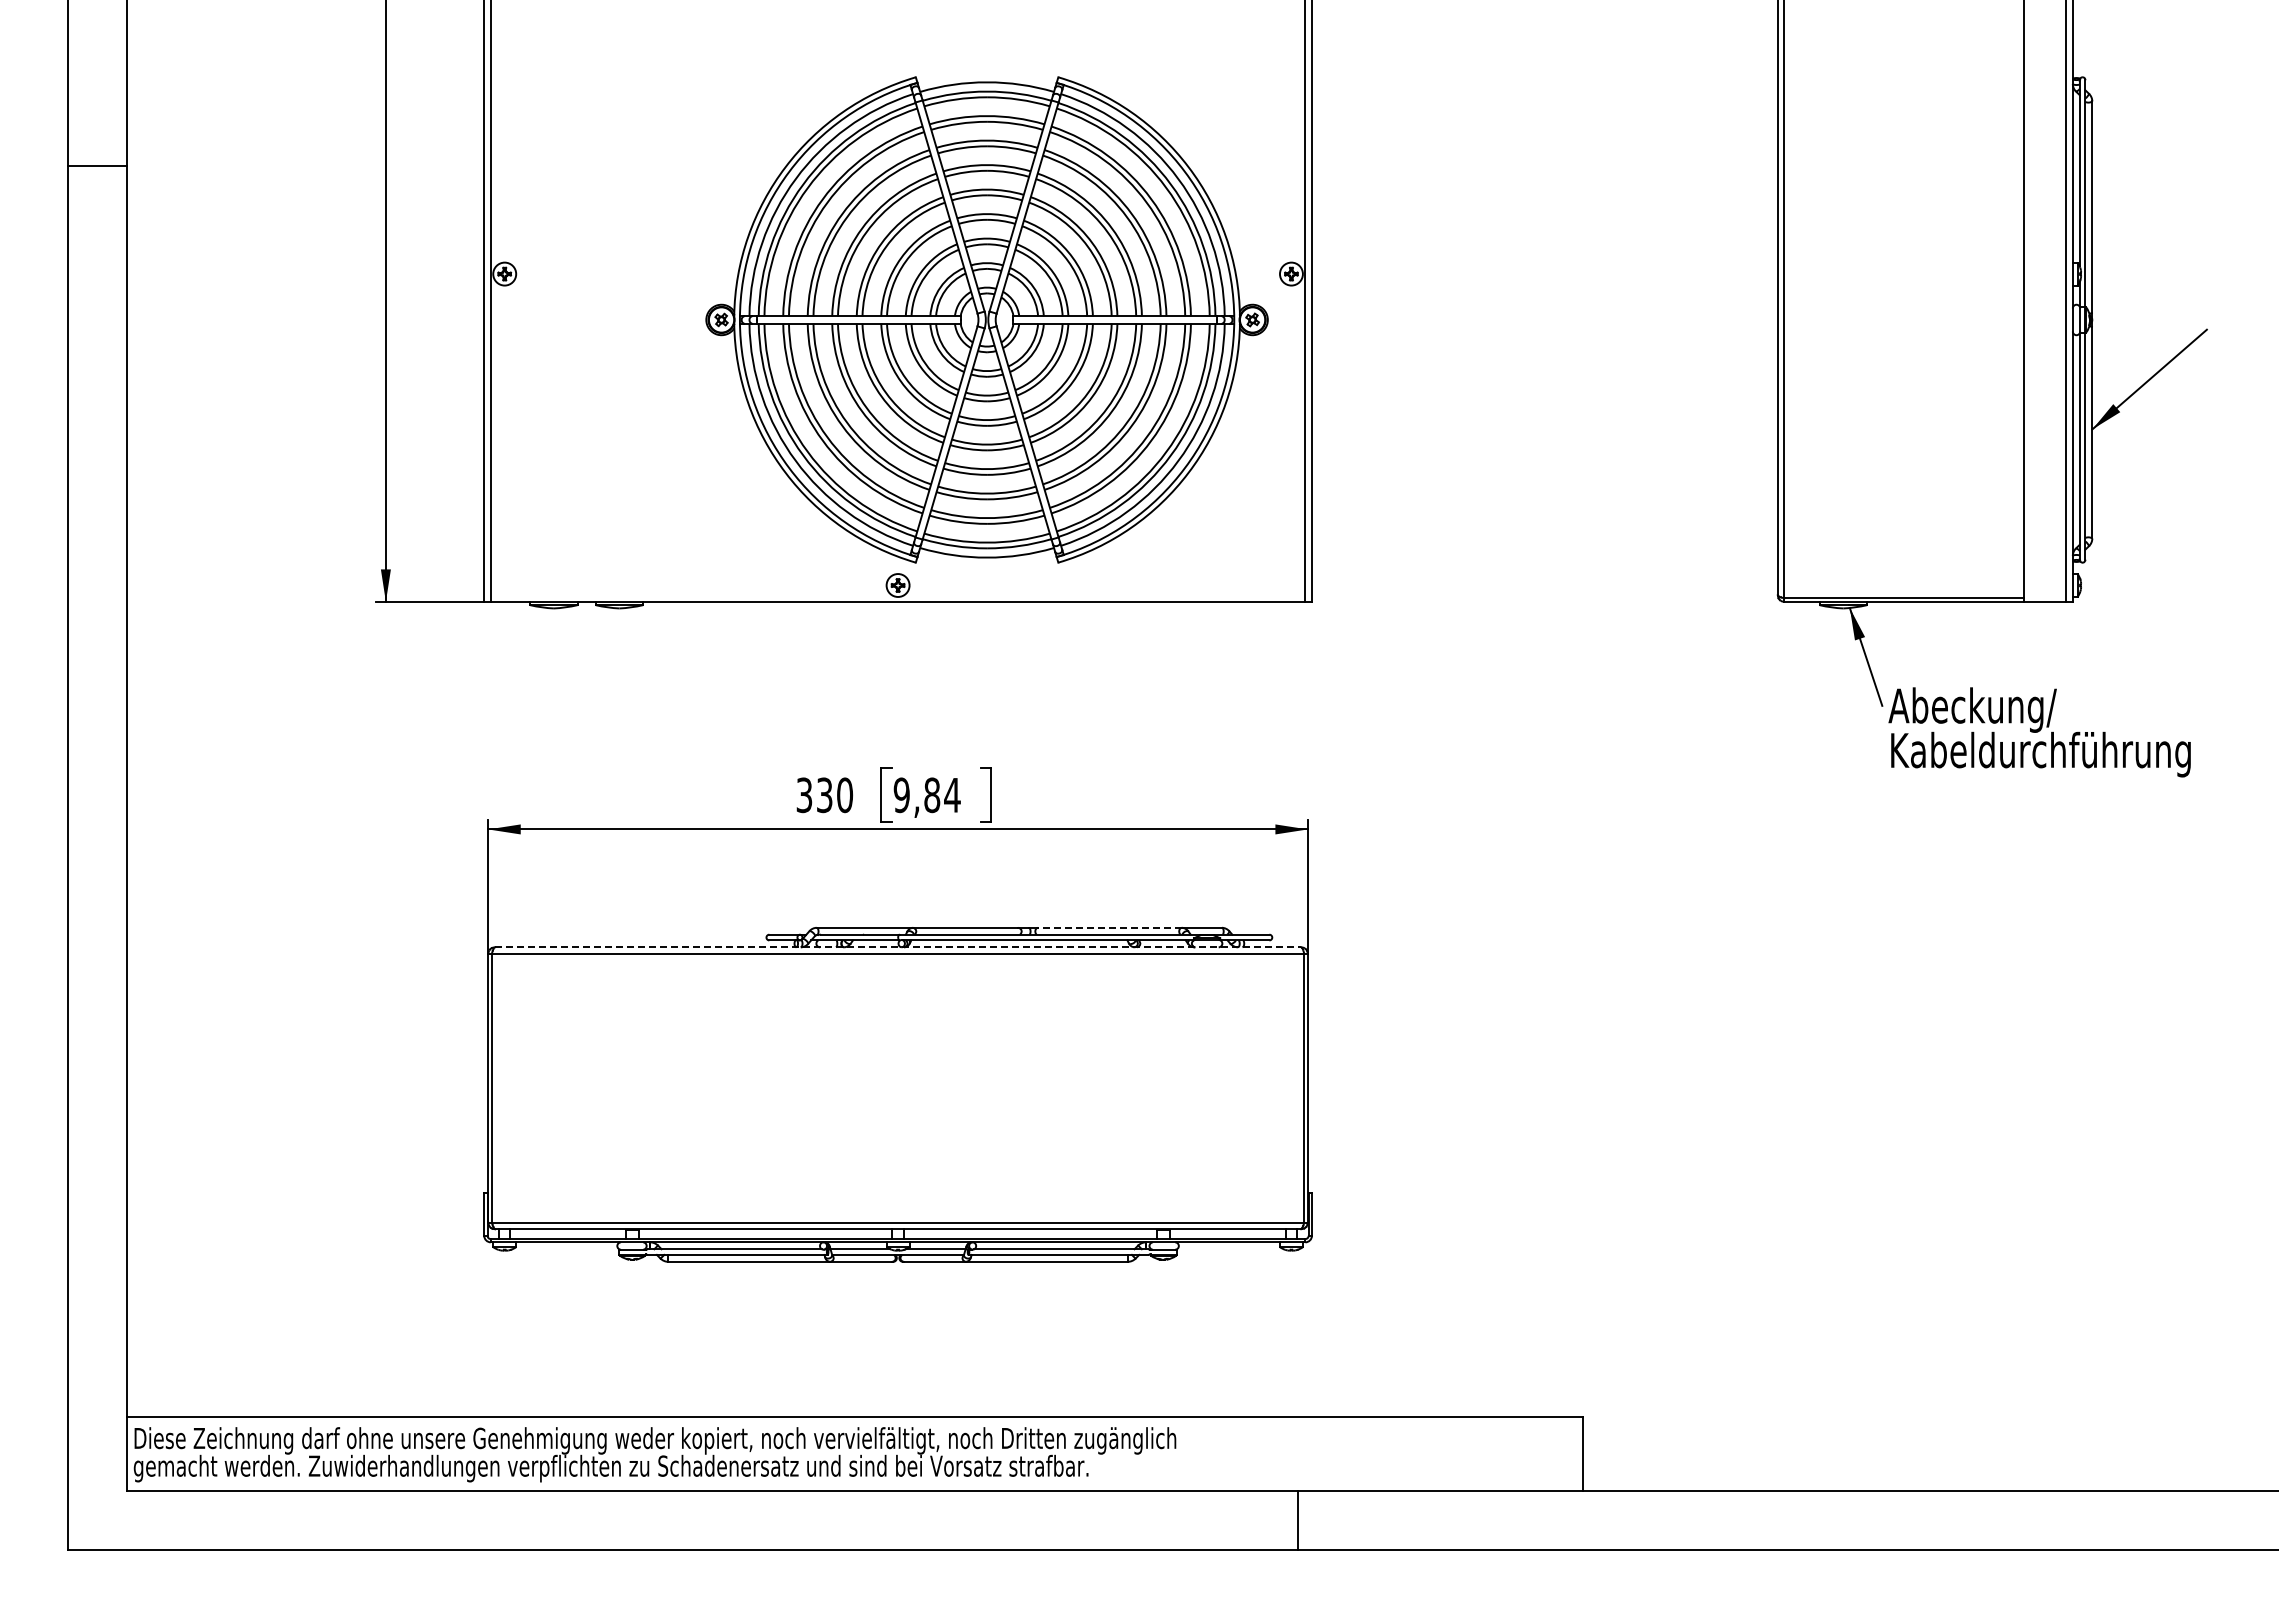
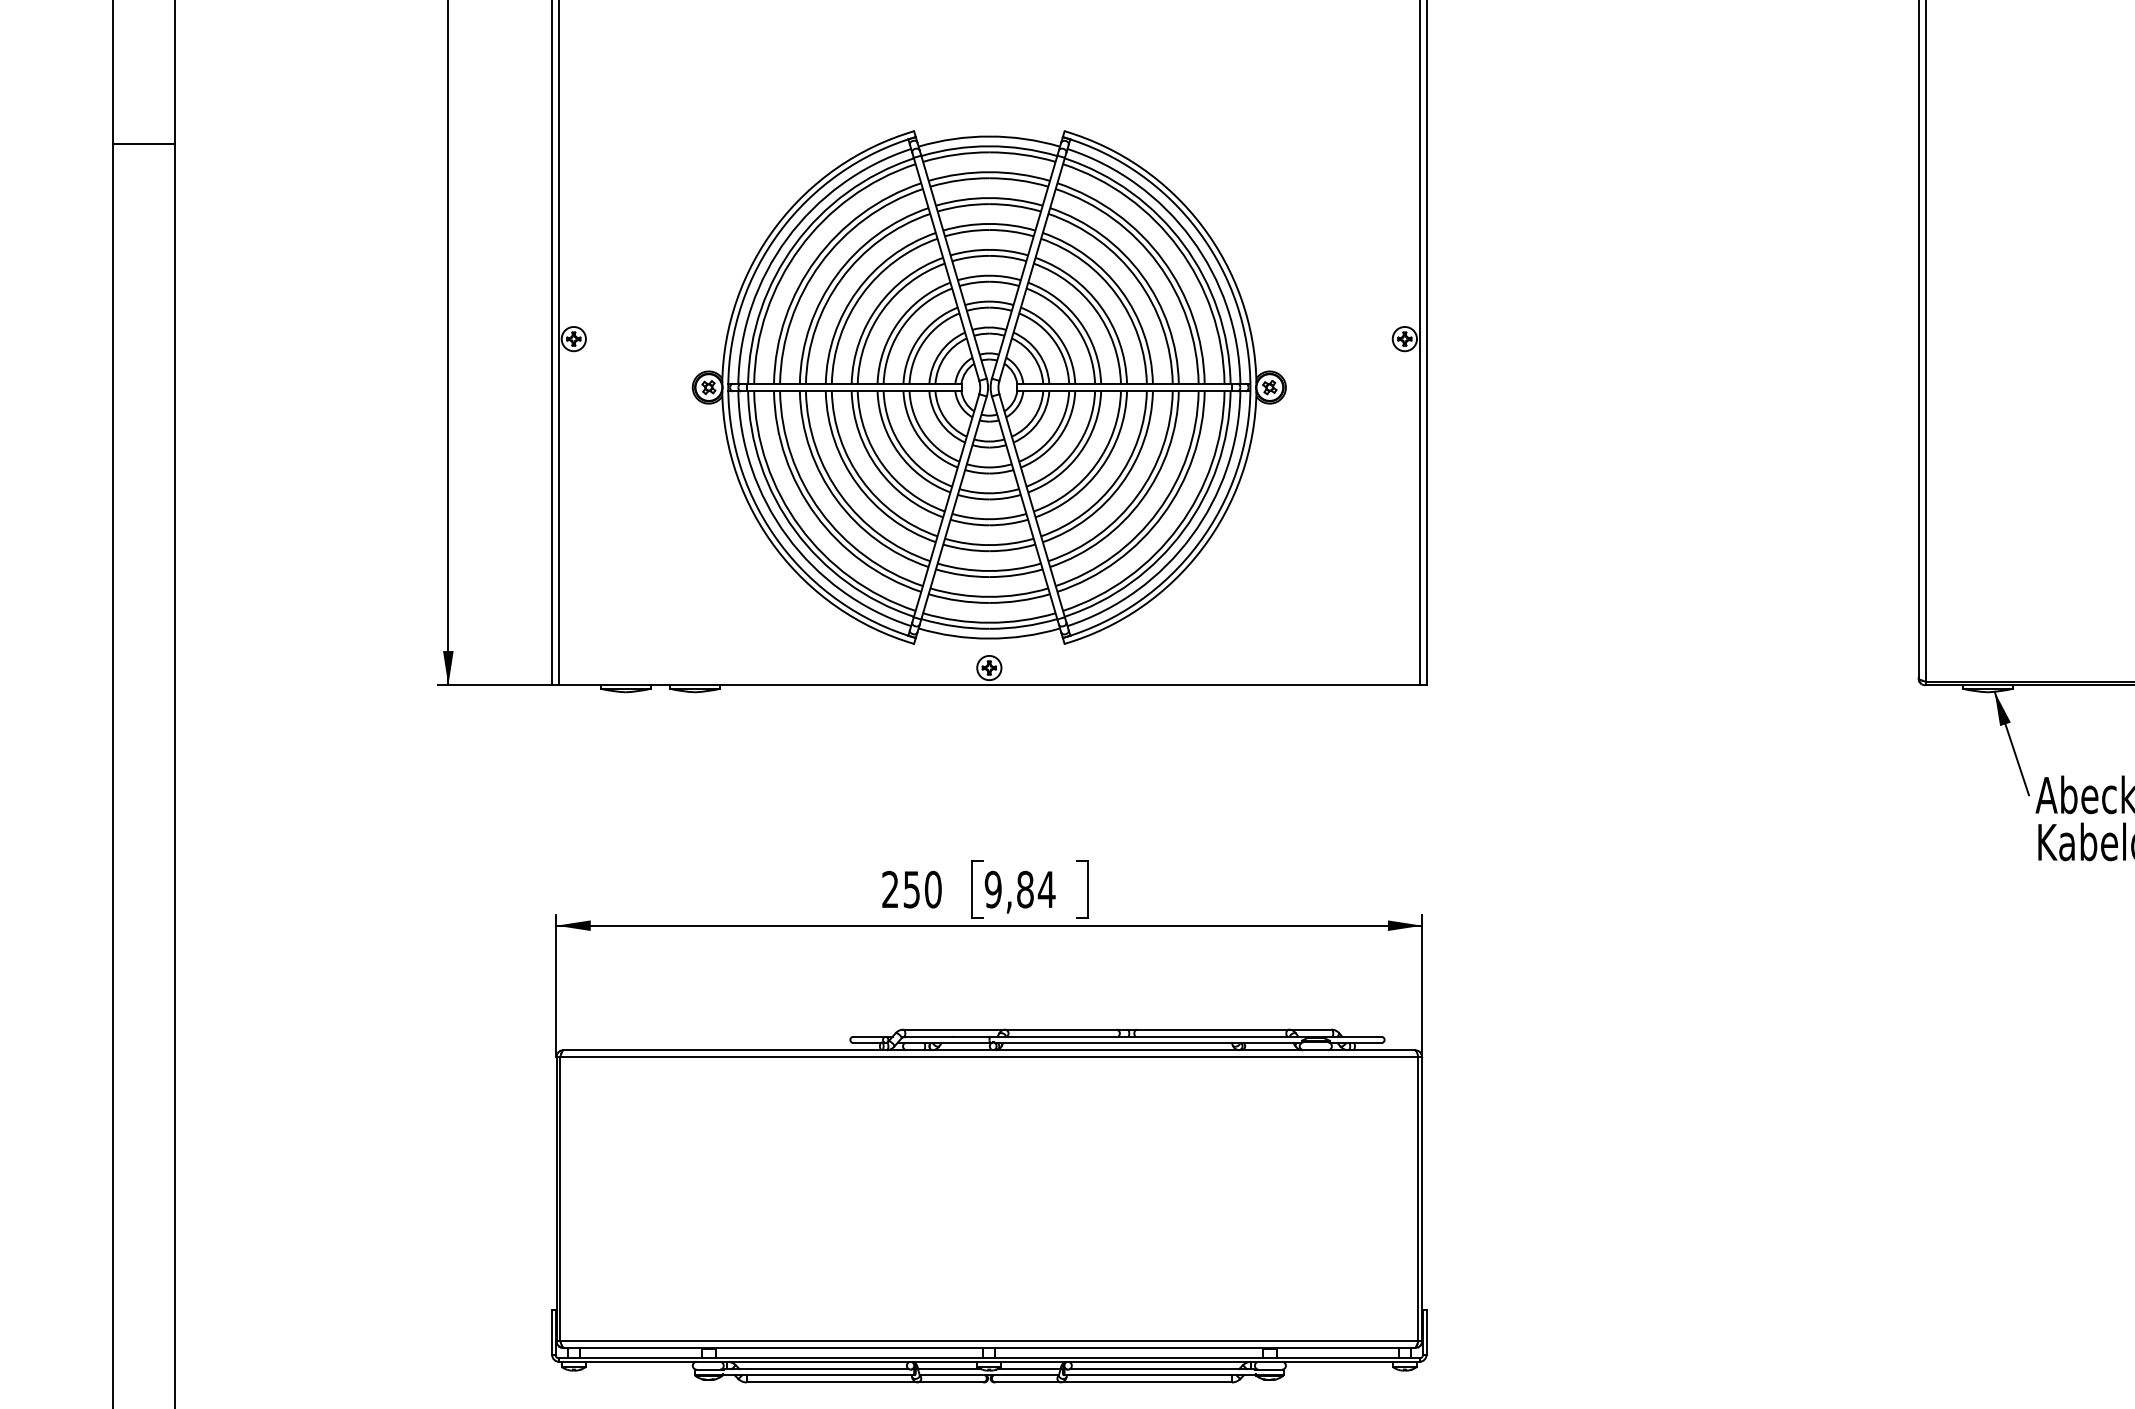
line: (97, 165) -> (143, 144), moved
part: (986, 319) -> (988, 387), moved
text: (814, 795) -> (901, 889), 330 -> 250
line: (1109, 927) -> (1212, 1029), dashed -> solid
line: (898, 947) -> (989, 1050), dashed -> solid

